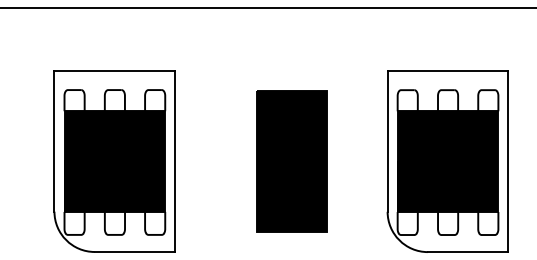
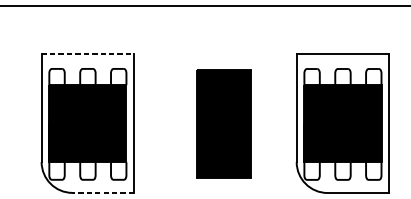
line: (115, 70) -> (88, 53), solid -> dashed
line: (134, 251) -> (102, 192), solid -> dashed

